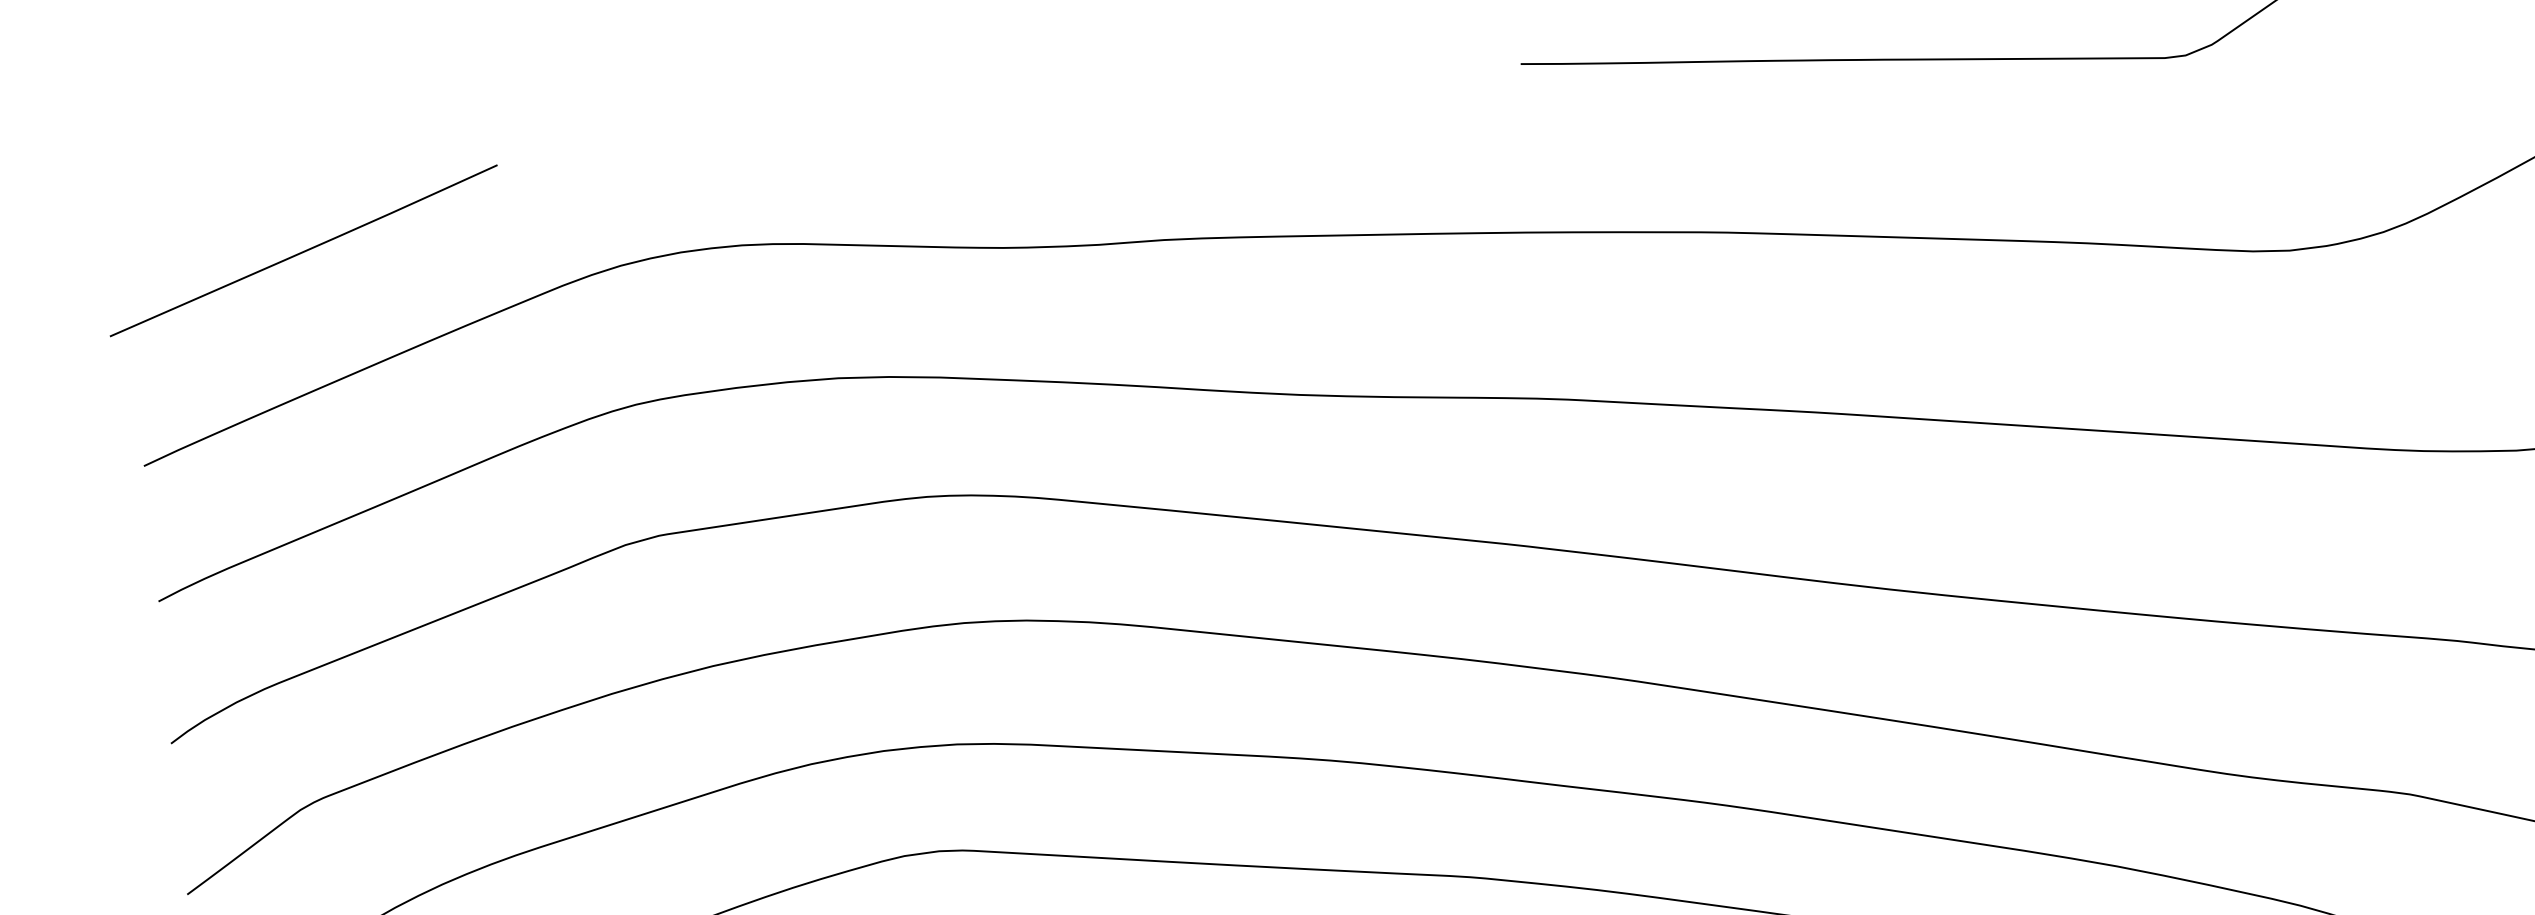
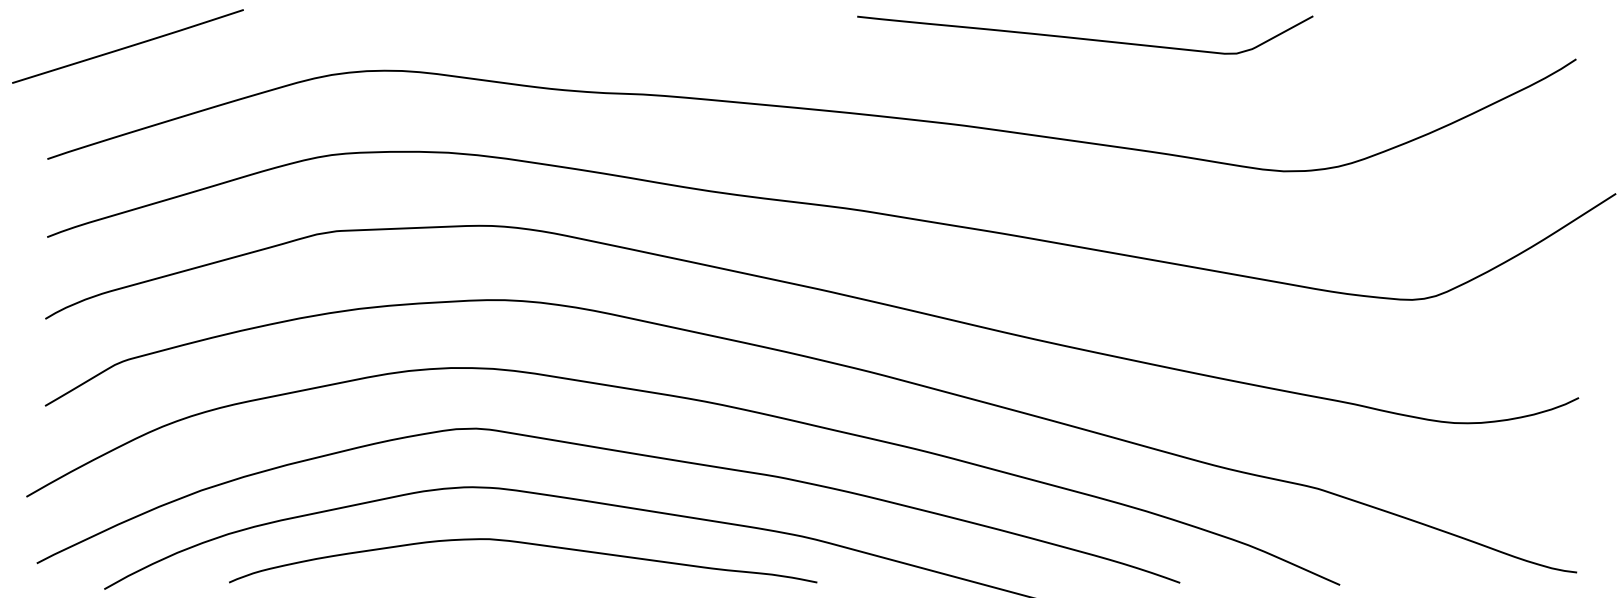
line: (302, 250) -> (127, 46), moved

